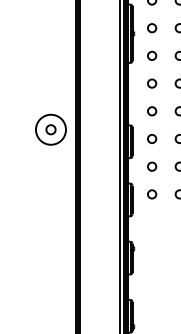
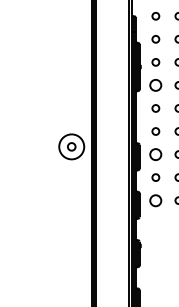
part: (151, 56) -> (155, 85), size x1.6
part: (151, 138) -> (155, 154), size x1.6
part: (151, 194) -> (155, 200), size x1.6

